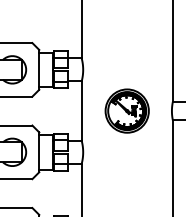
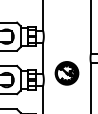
part: (126, 111) -> (66, 73), moved

